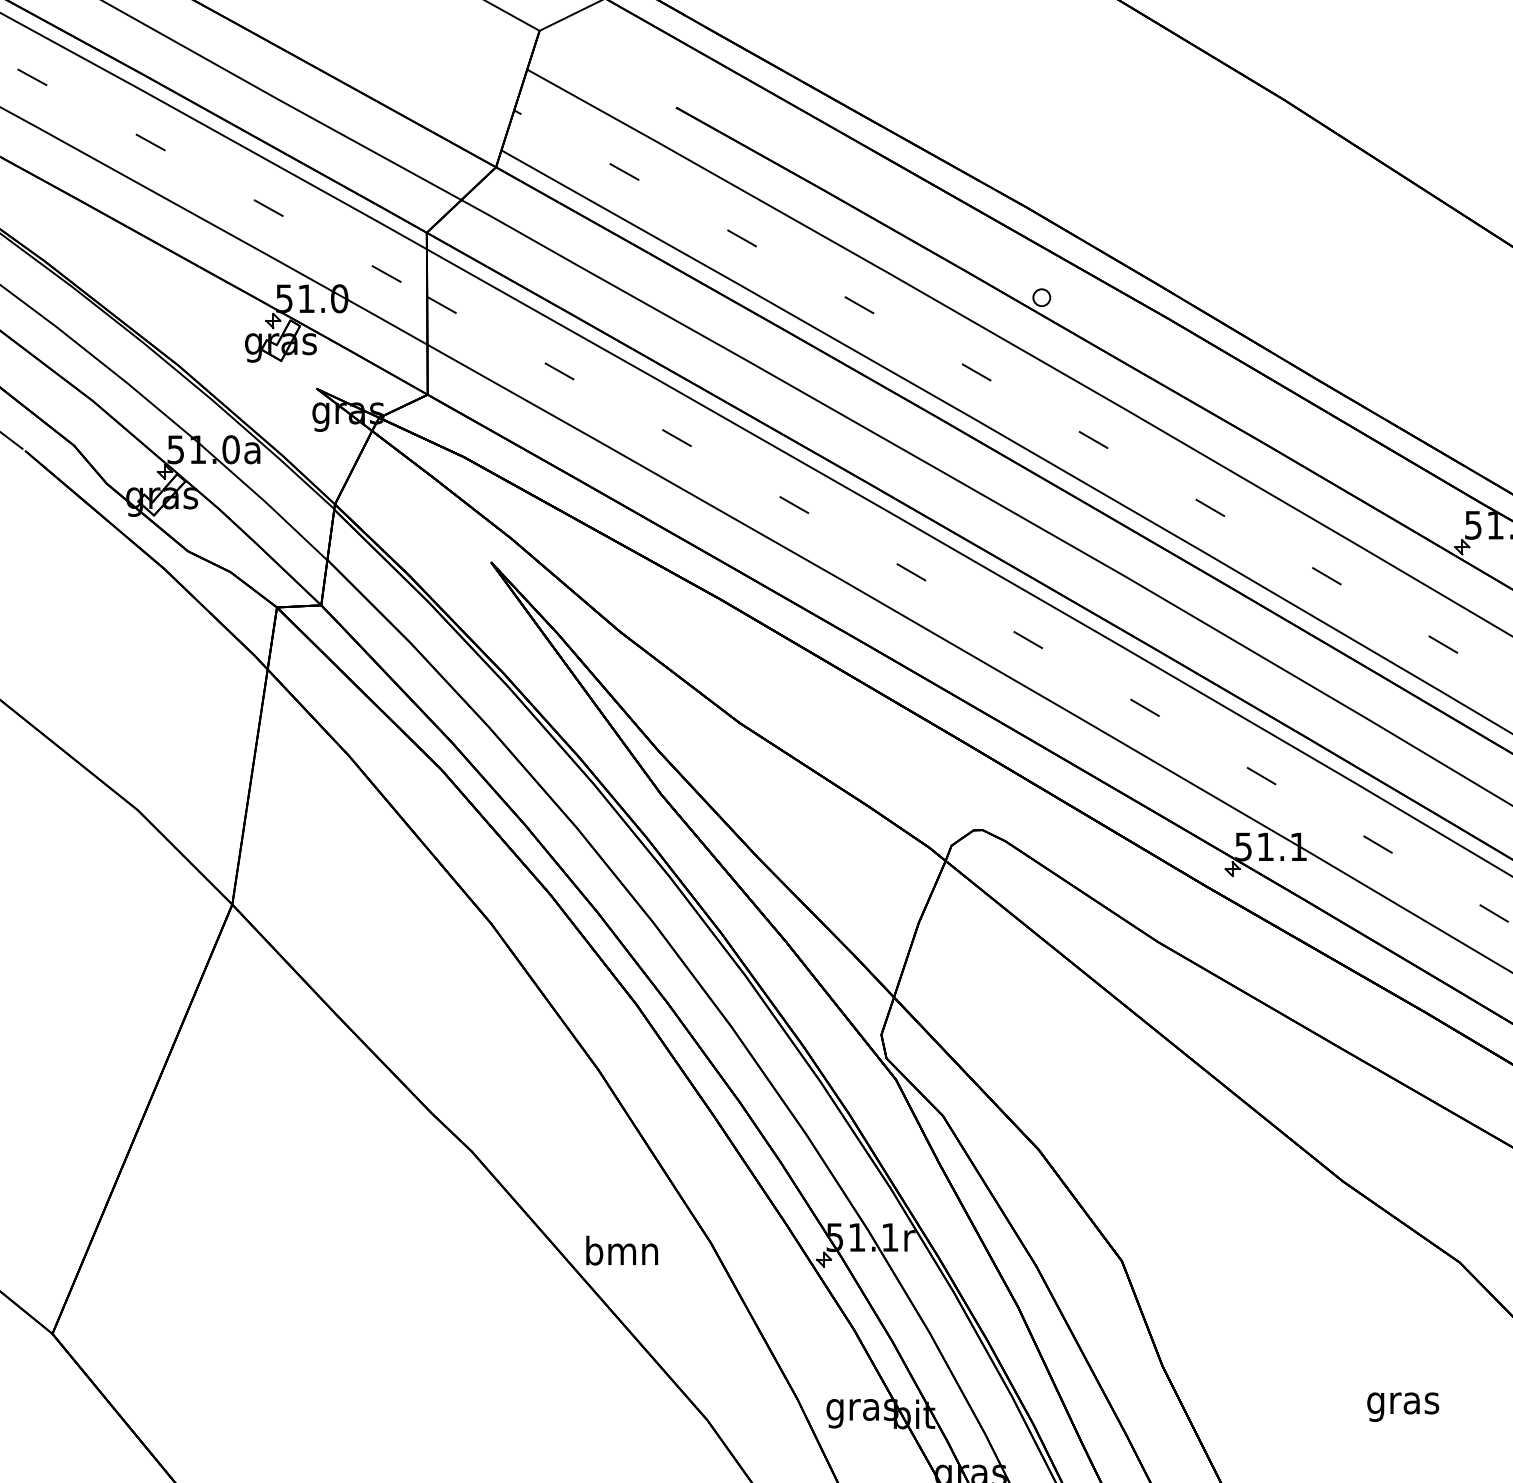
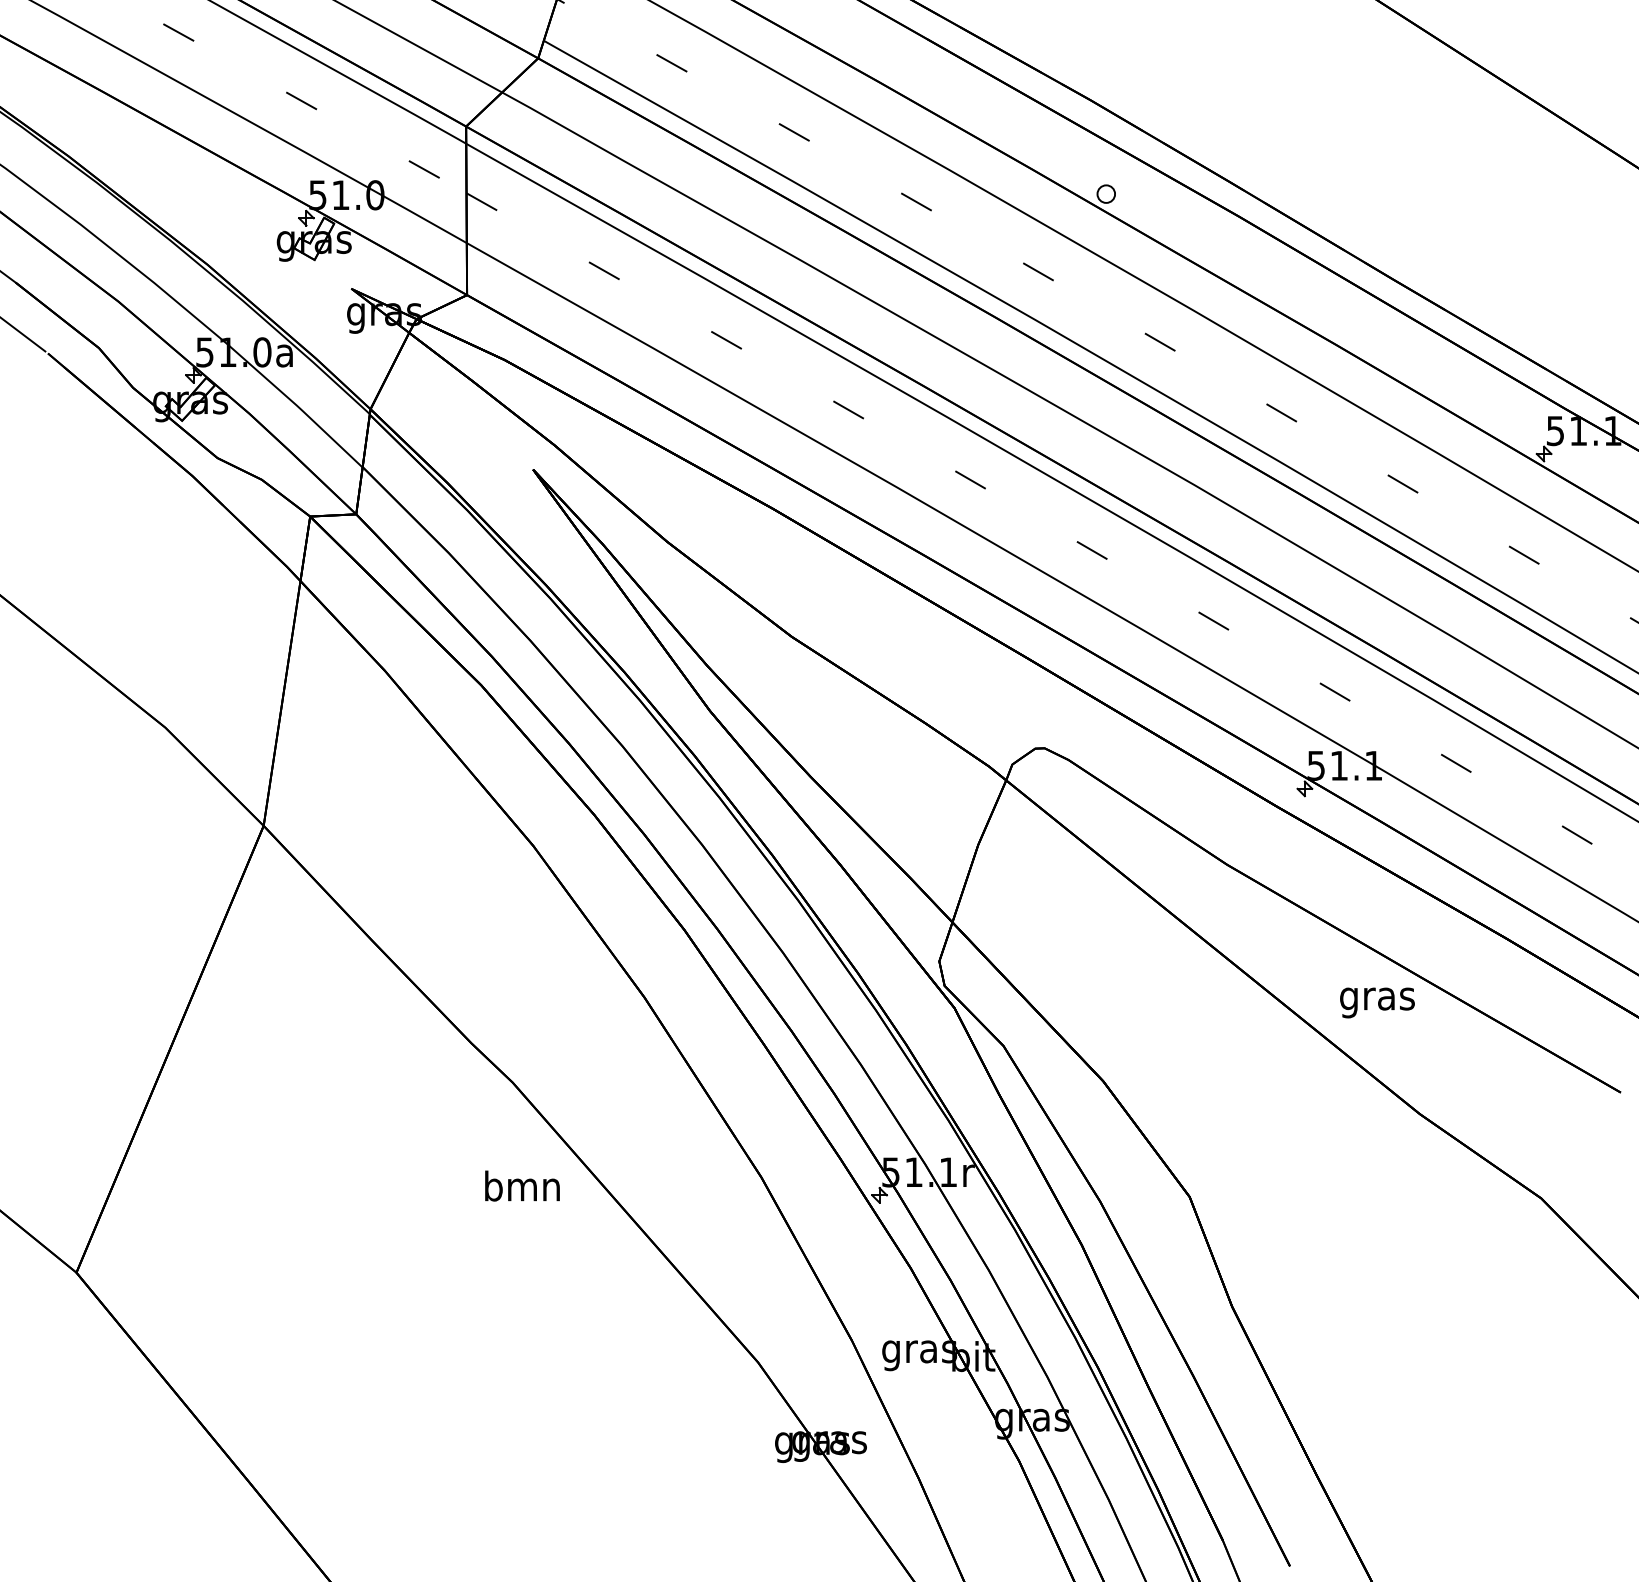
text: (622, 1250) -> (522, 1185), moved
text: (1403, 1406) -> (1377, 1002), moved

